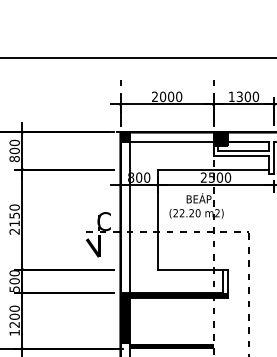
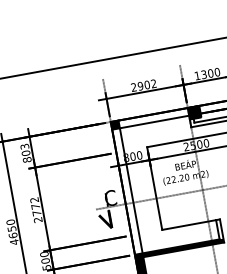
text: (171, 96) -> (147, 84), 2000 -> 2902
text: (14, 142) -> (24, 146), 800 -> 803
text: (14, 215) -> (35, 206), 2150 -> 2772

